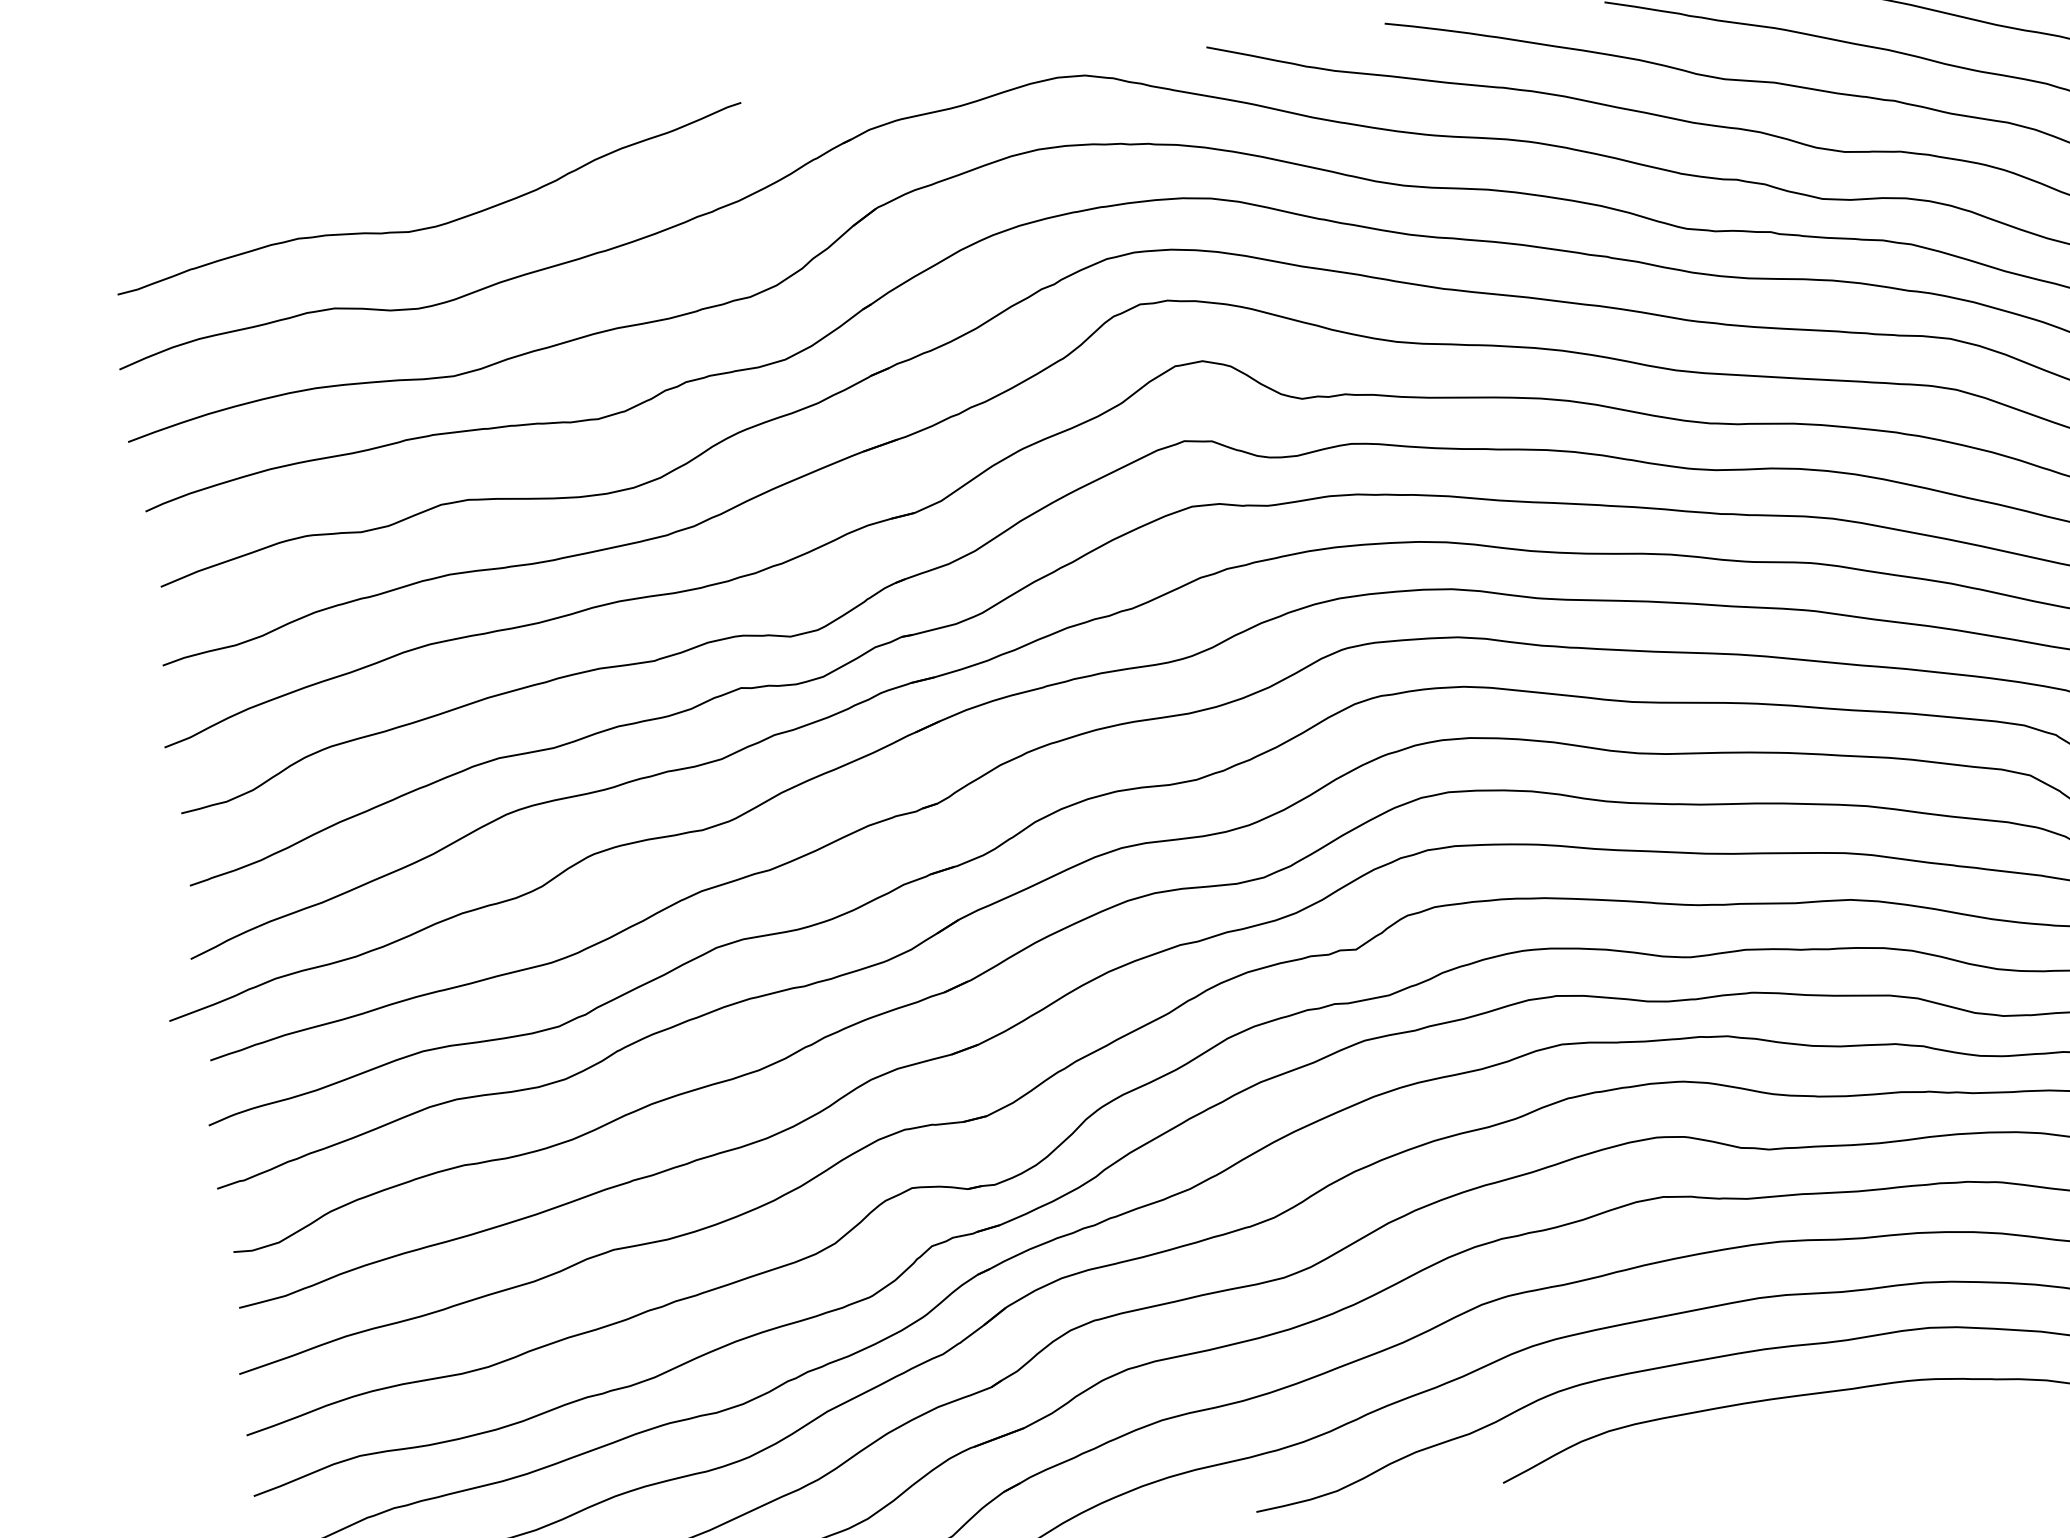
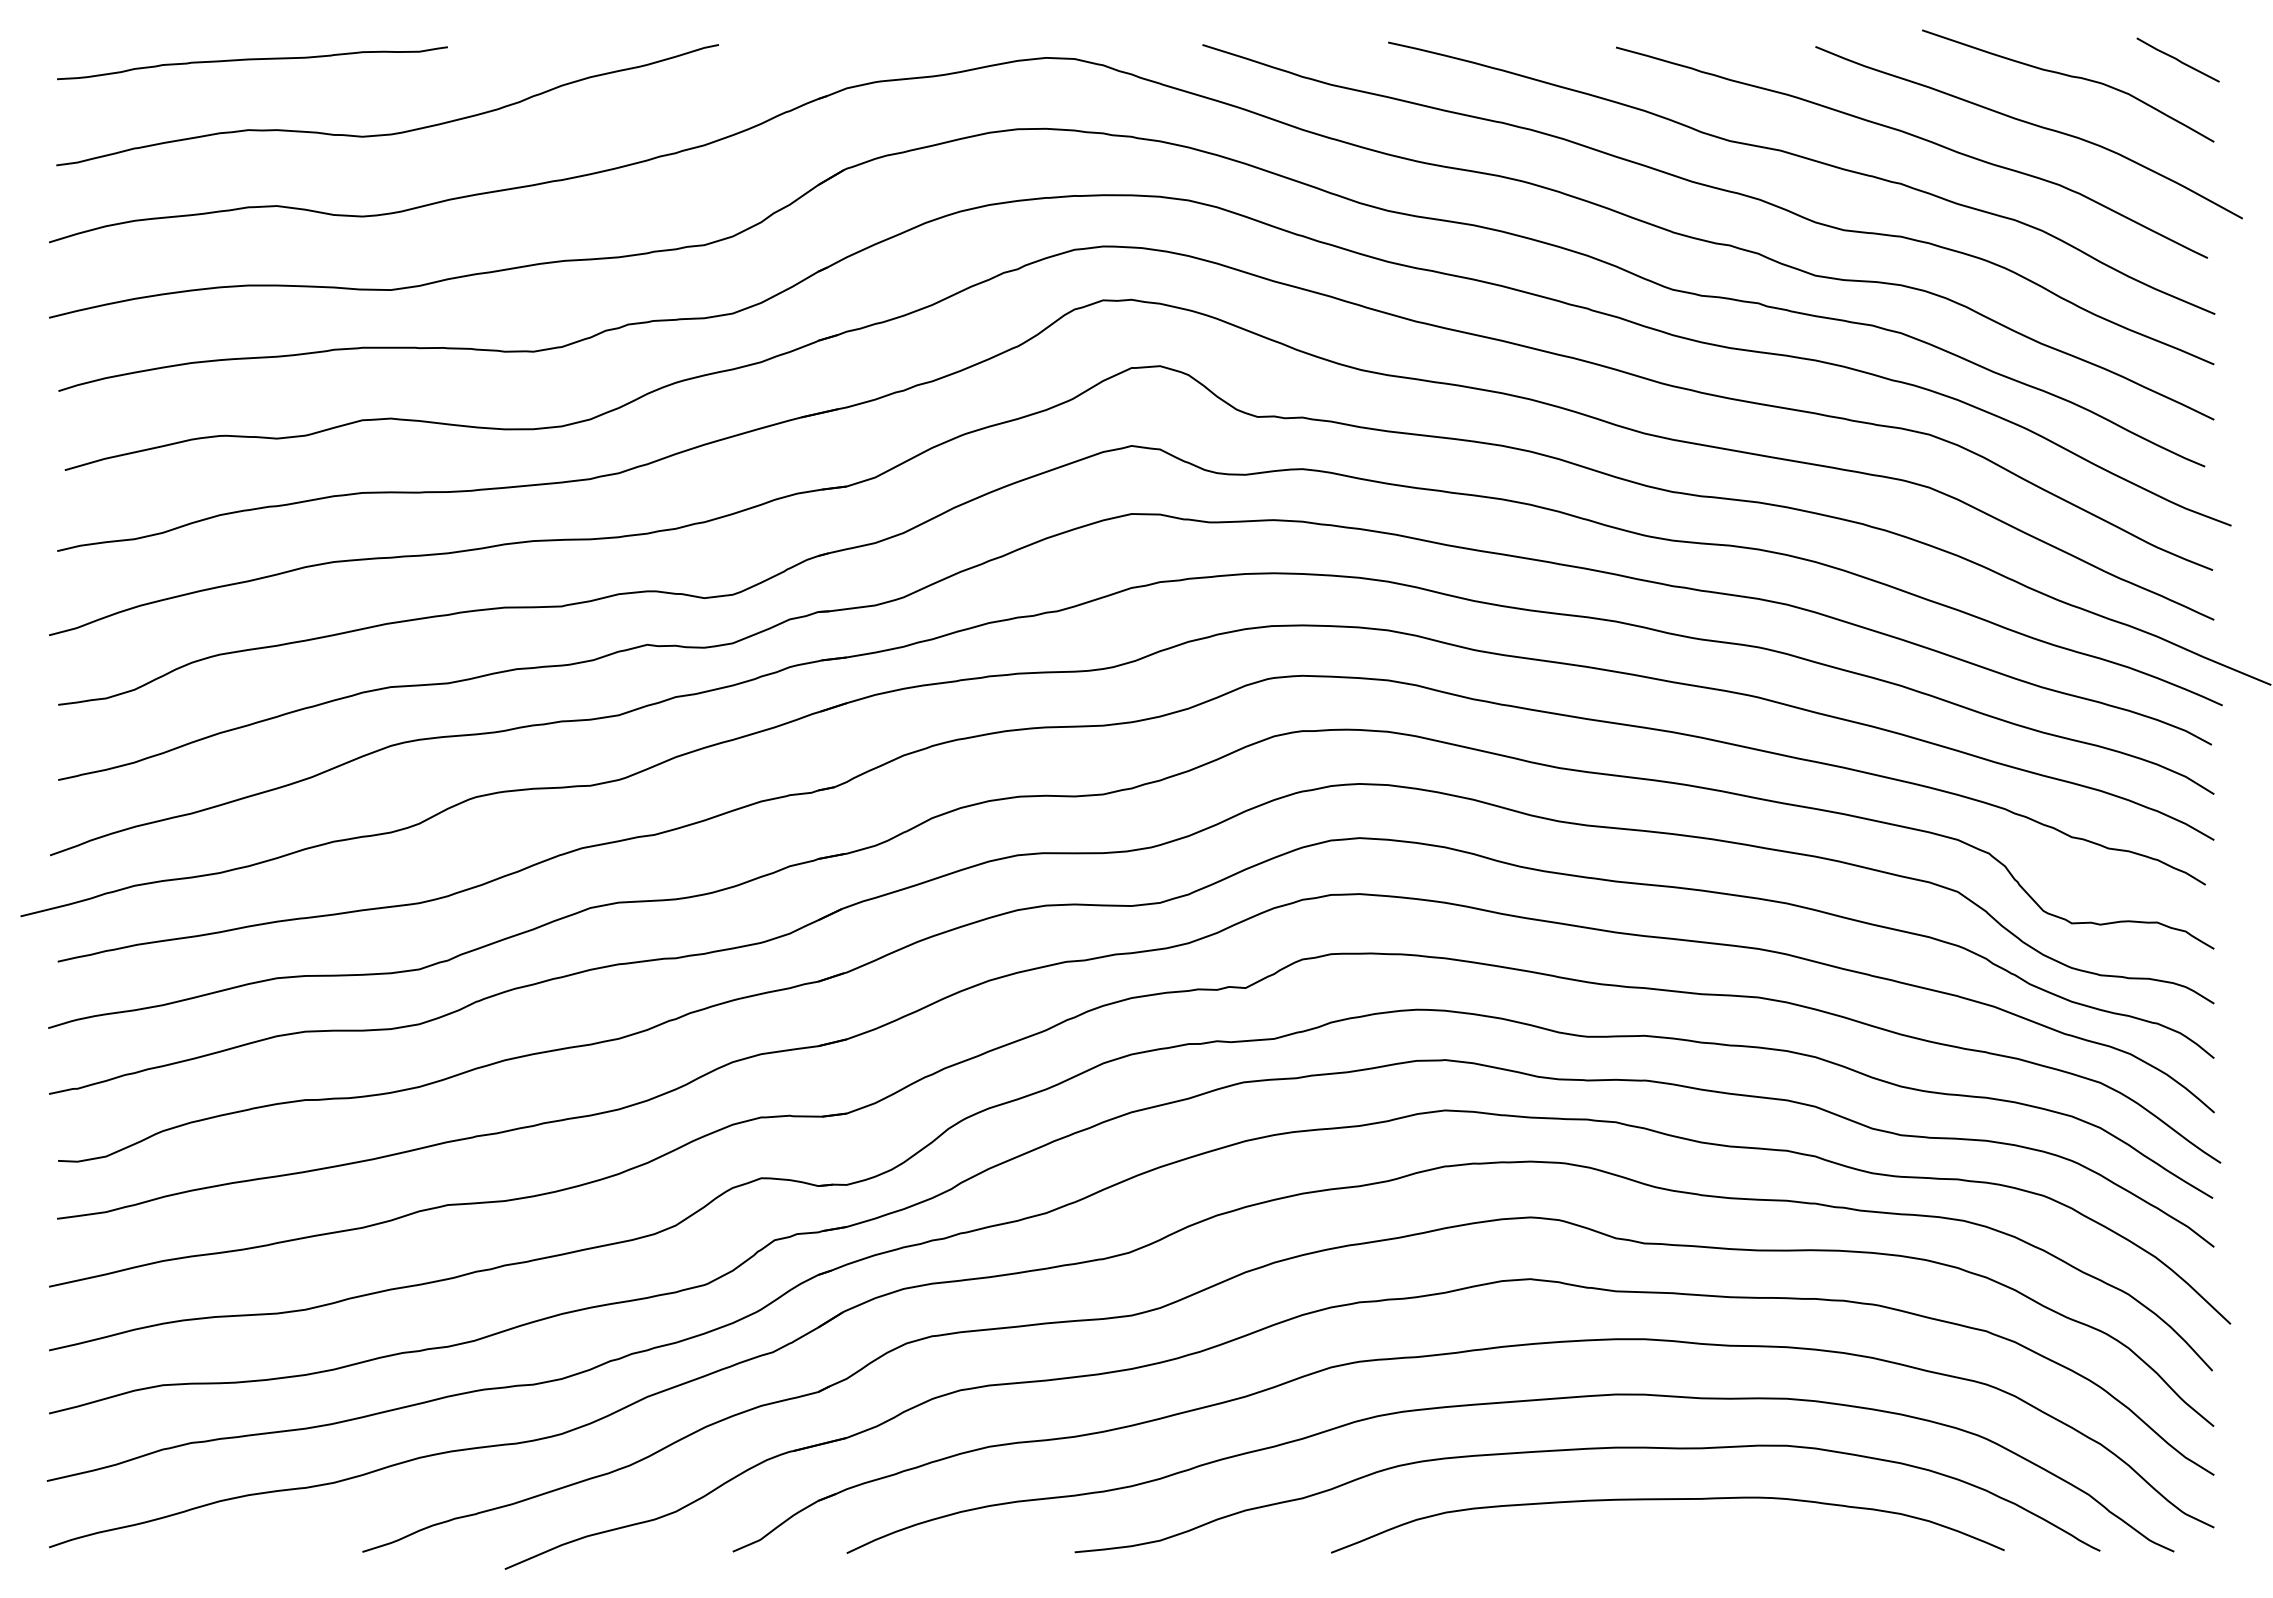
curve: (294, 171) -> (252, 60), added

